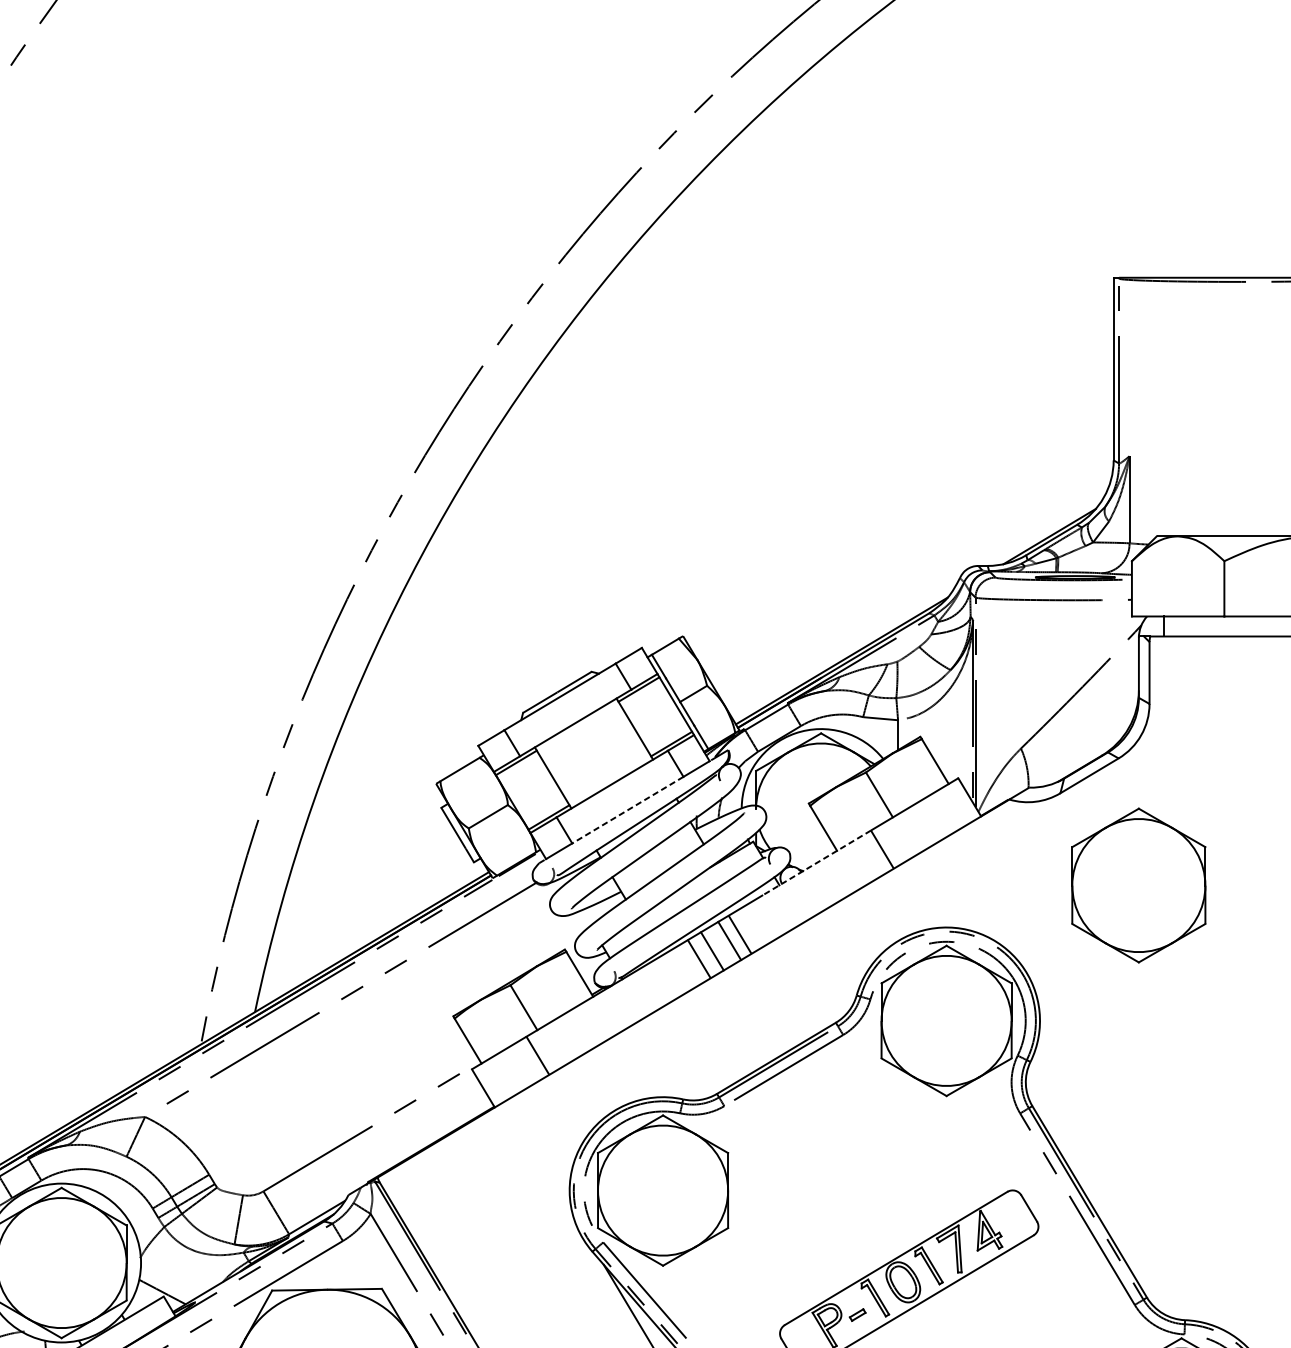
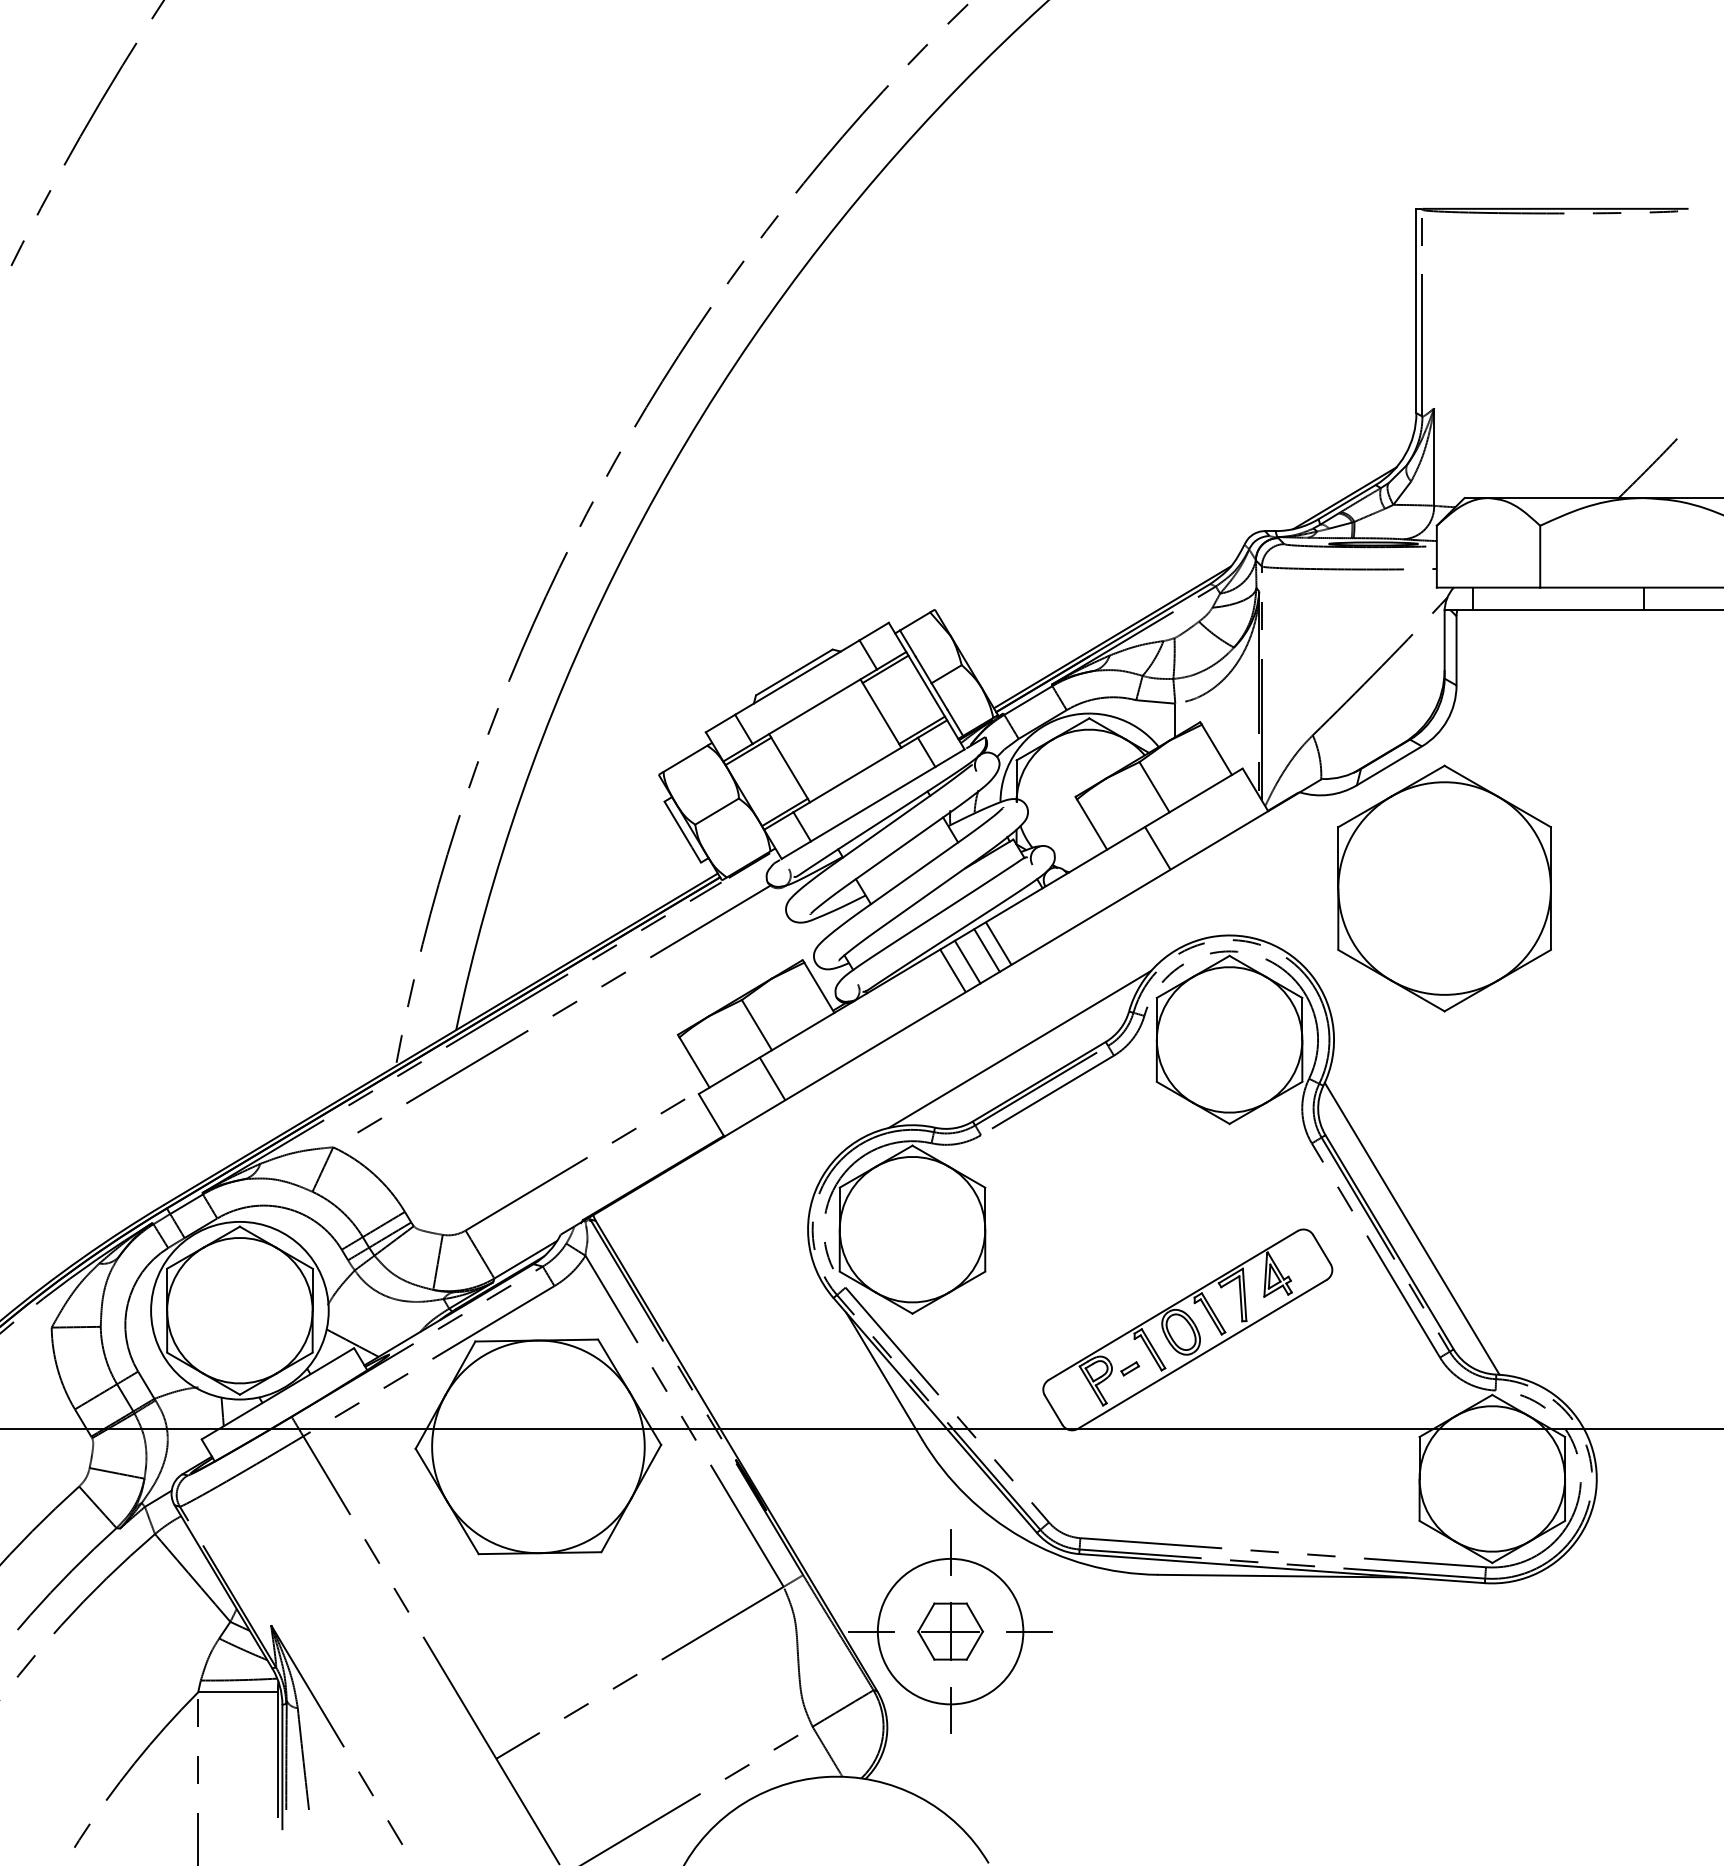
line: (627, 810) -> (872, 804), dashed -> solid
line: (817, 862) -> (1085, 862), dashed -> solid
part: (1138, 885) -> (1444, 888), size x1.43
line: (758, 1028) -> (1019, 1048), added
line: (1109, 1189) -> (1411, 1228), added

